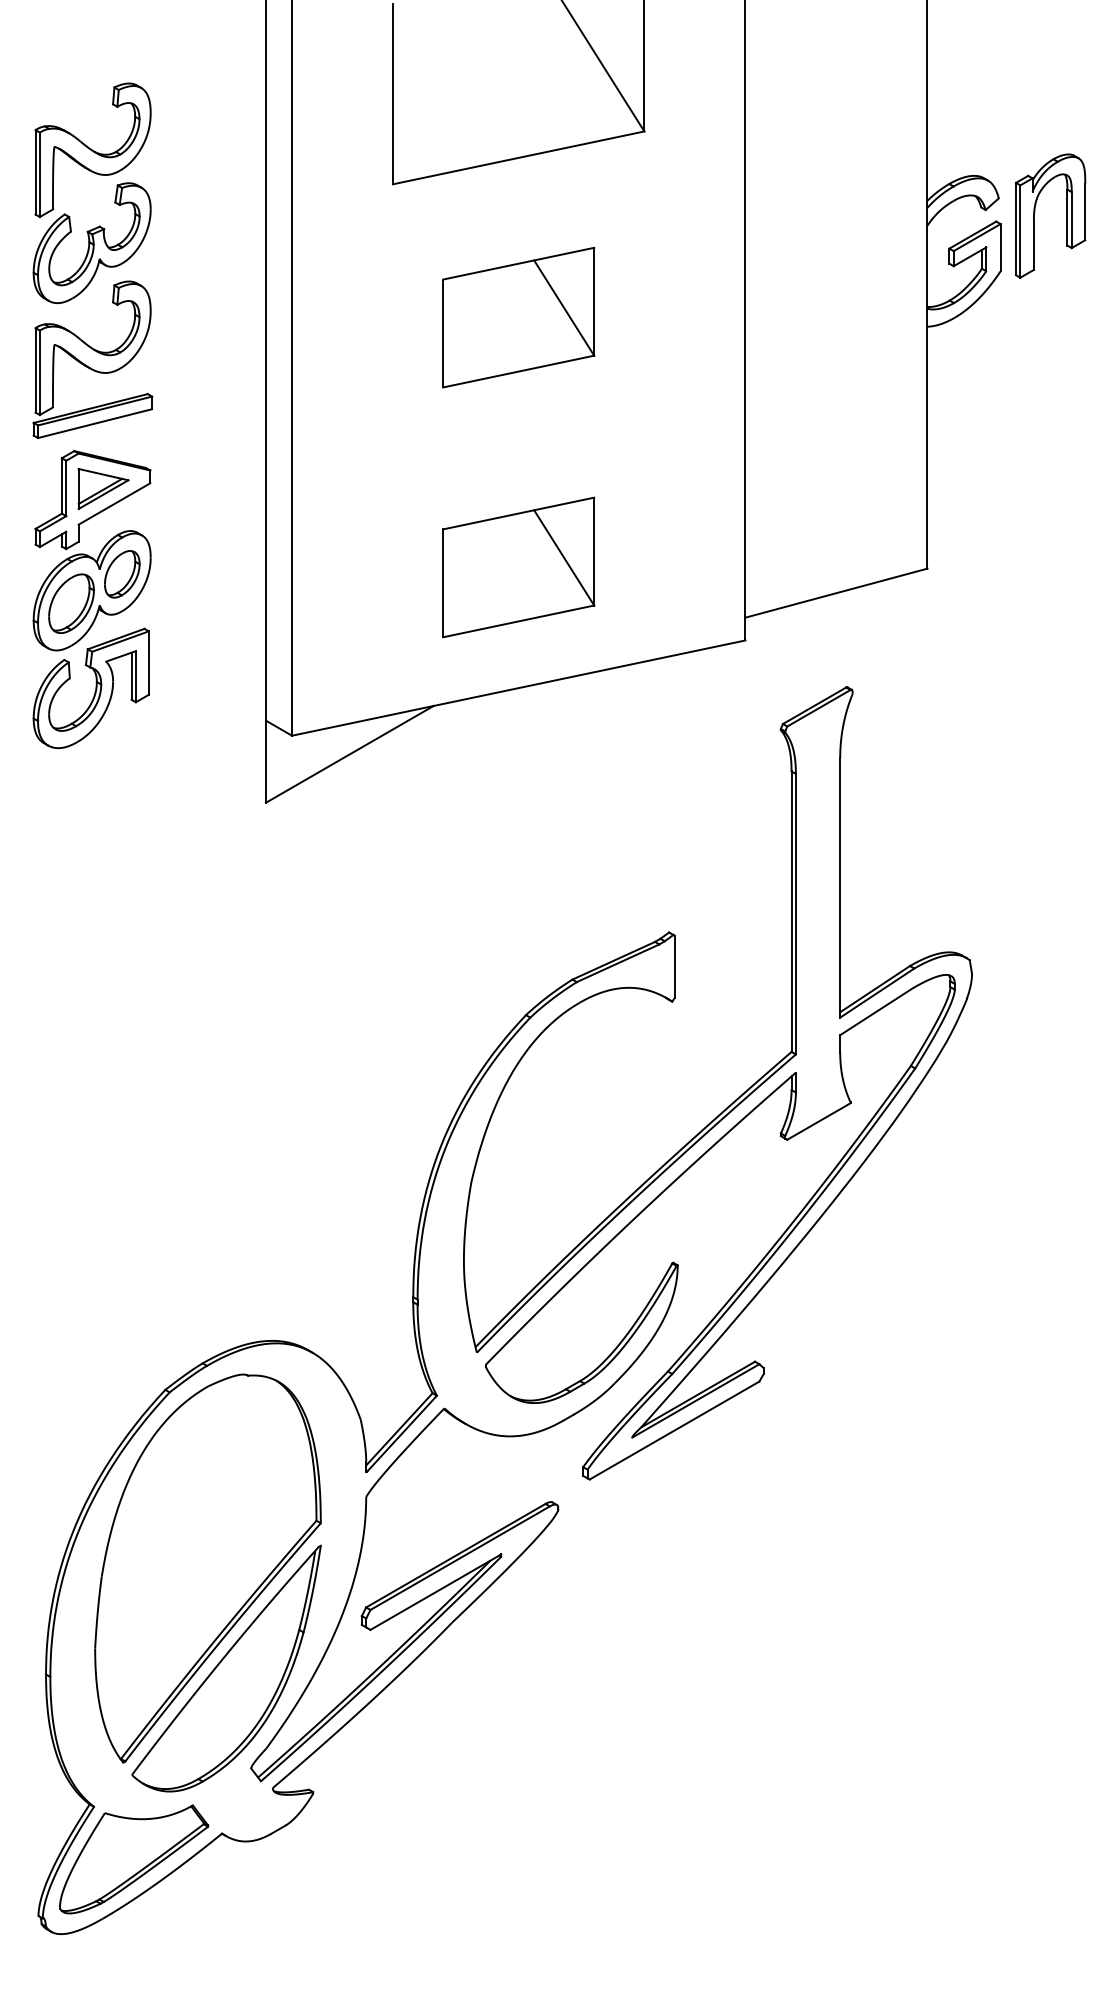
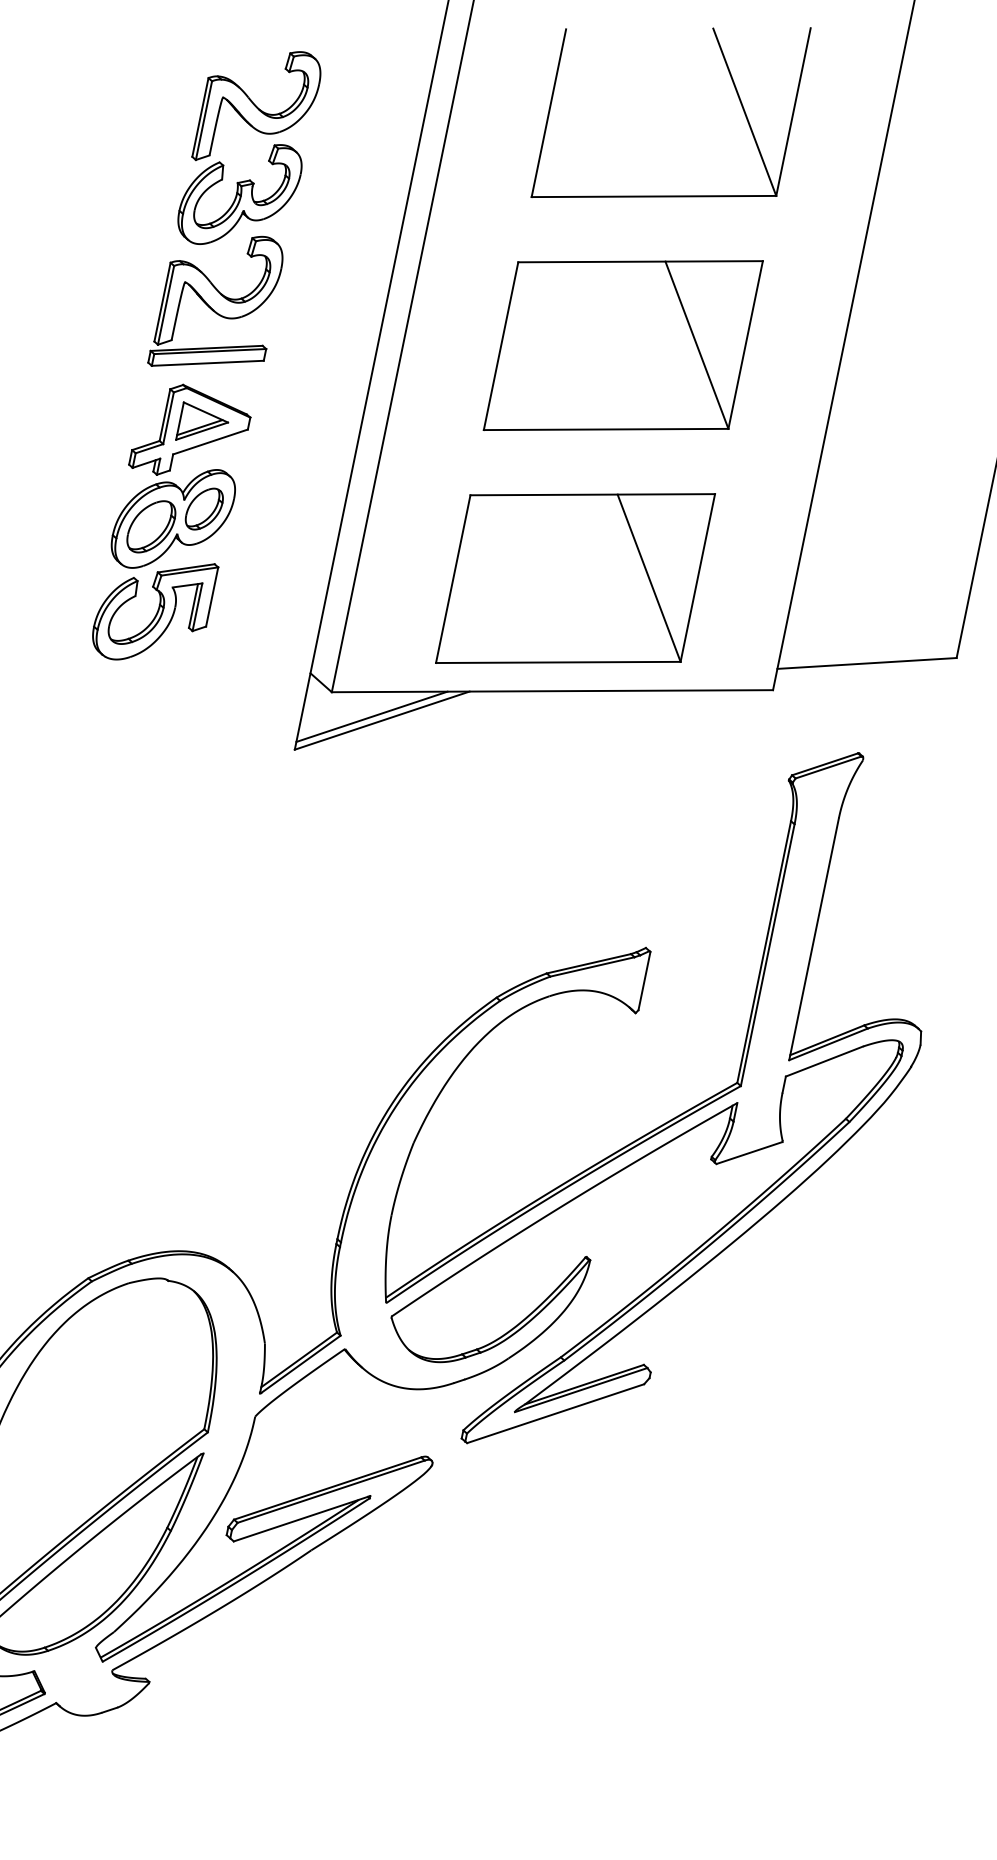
part: (518, 317) -> (623, 345), size x1.67
part: (518, 567) -> (575, 578), size x1.67
line: (338, 752) -> (371, 716), added

